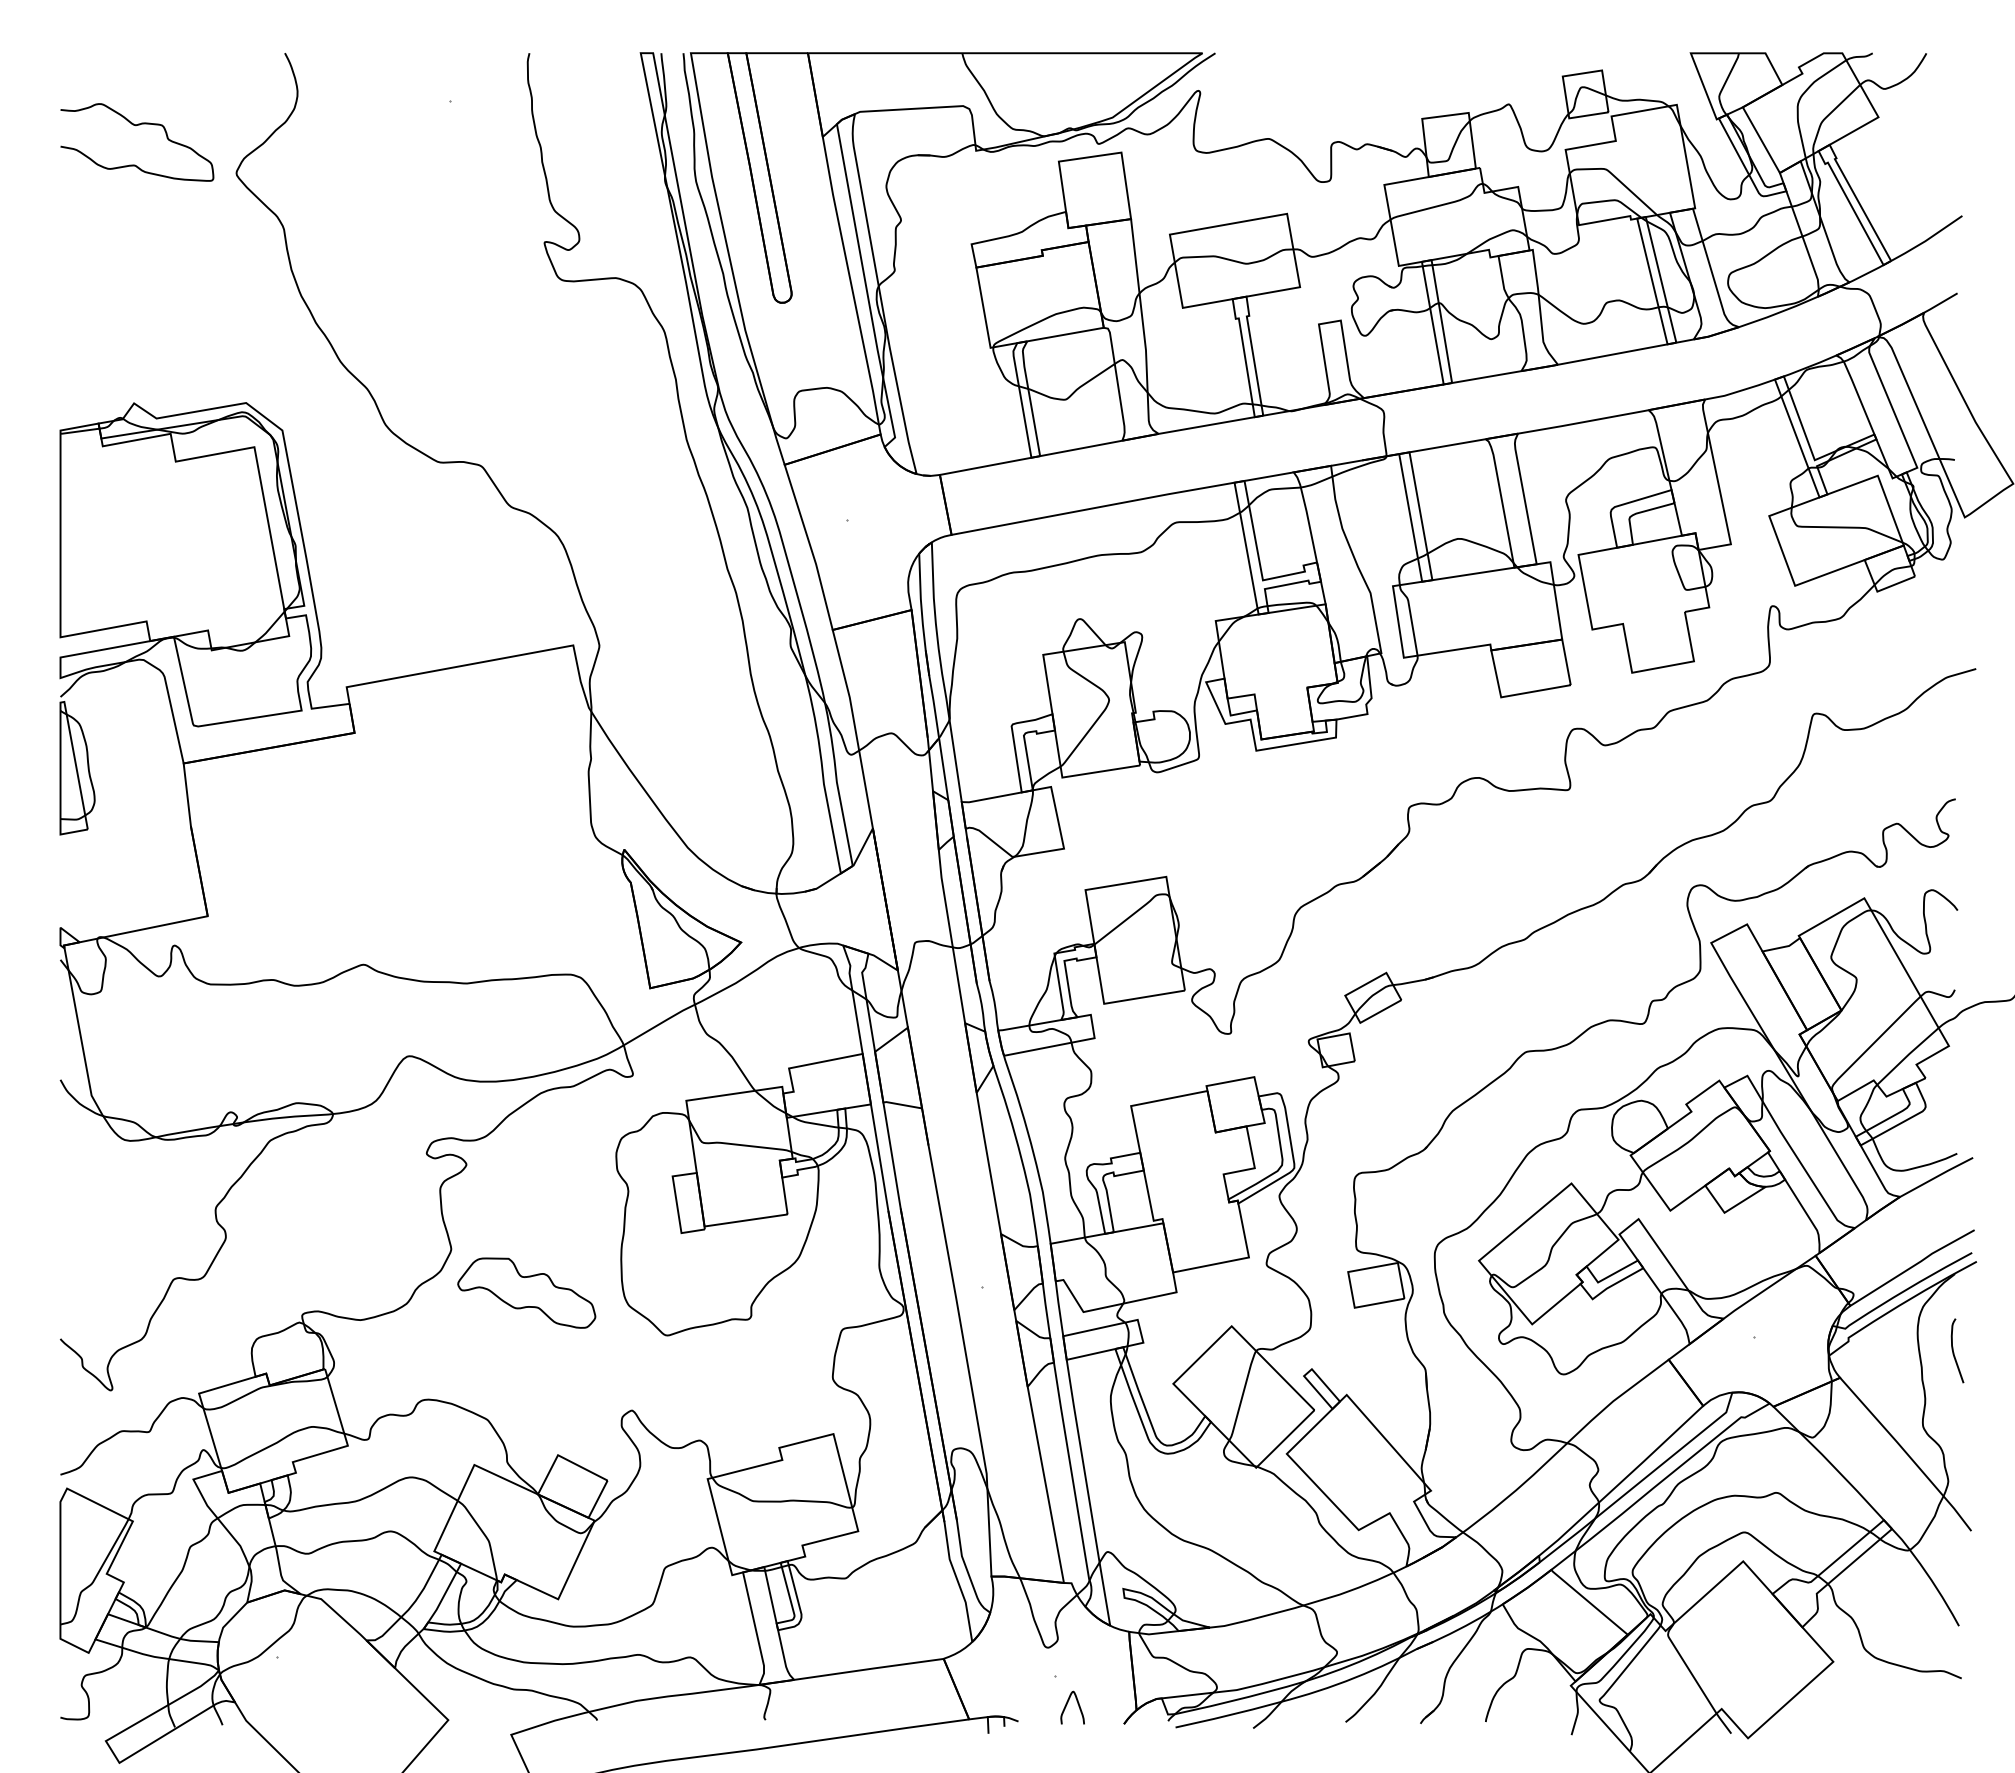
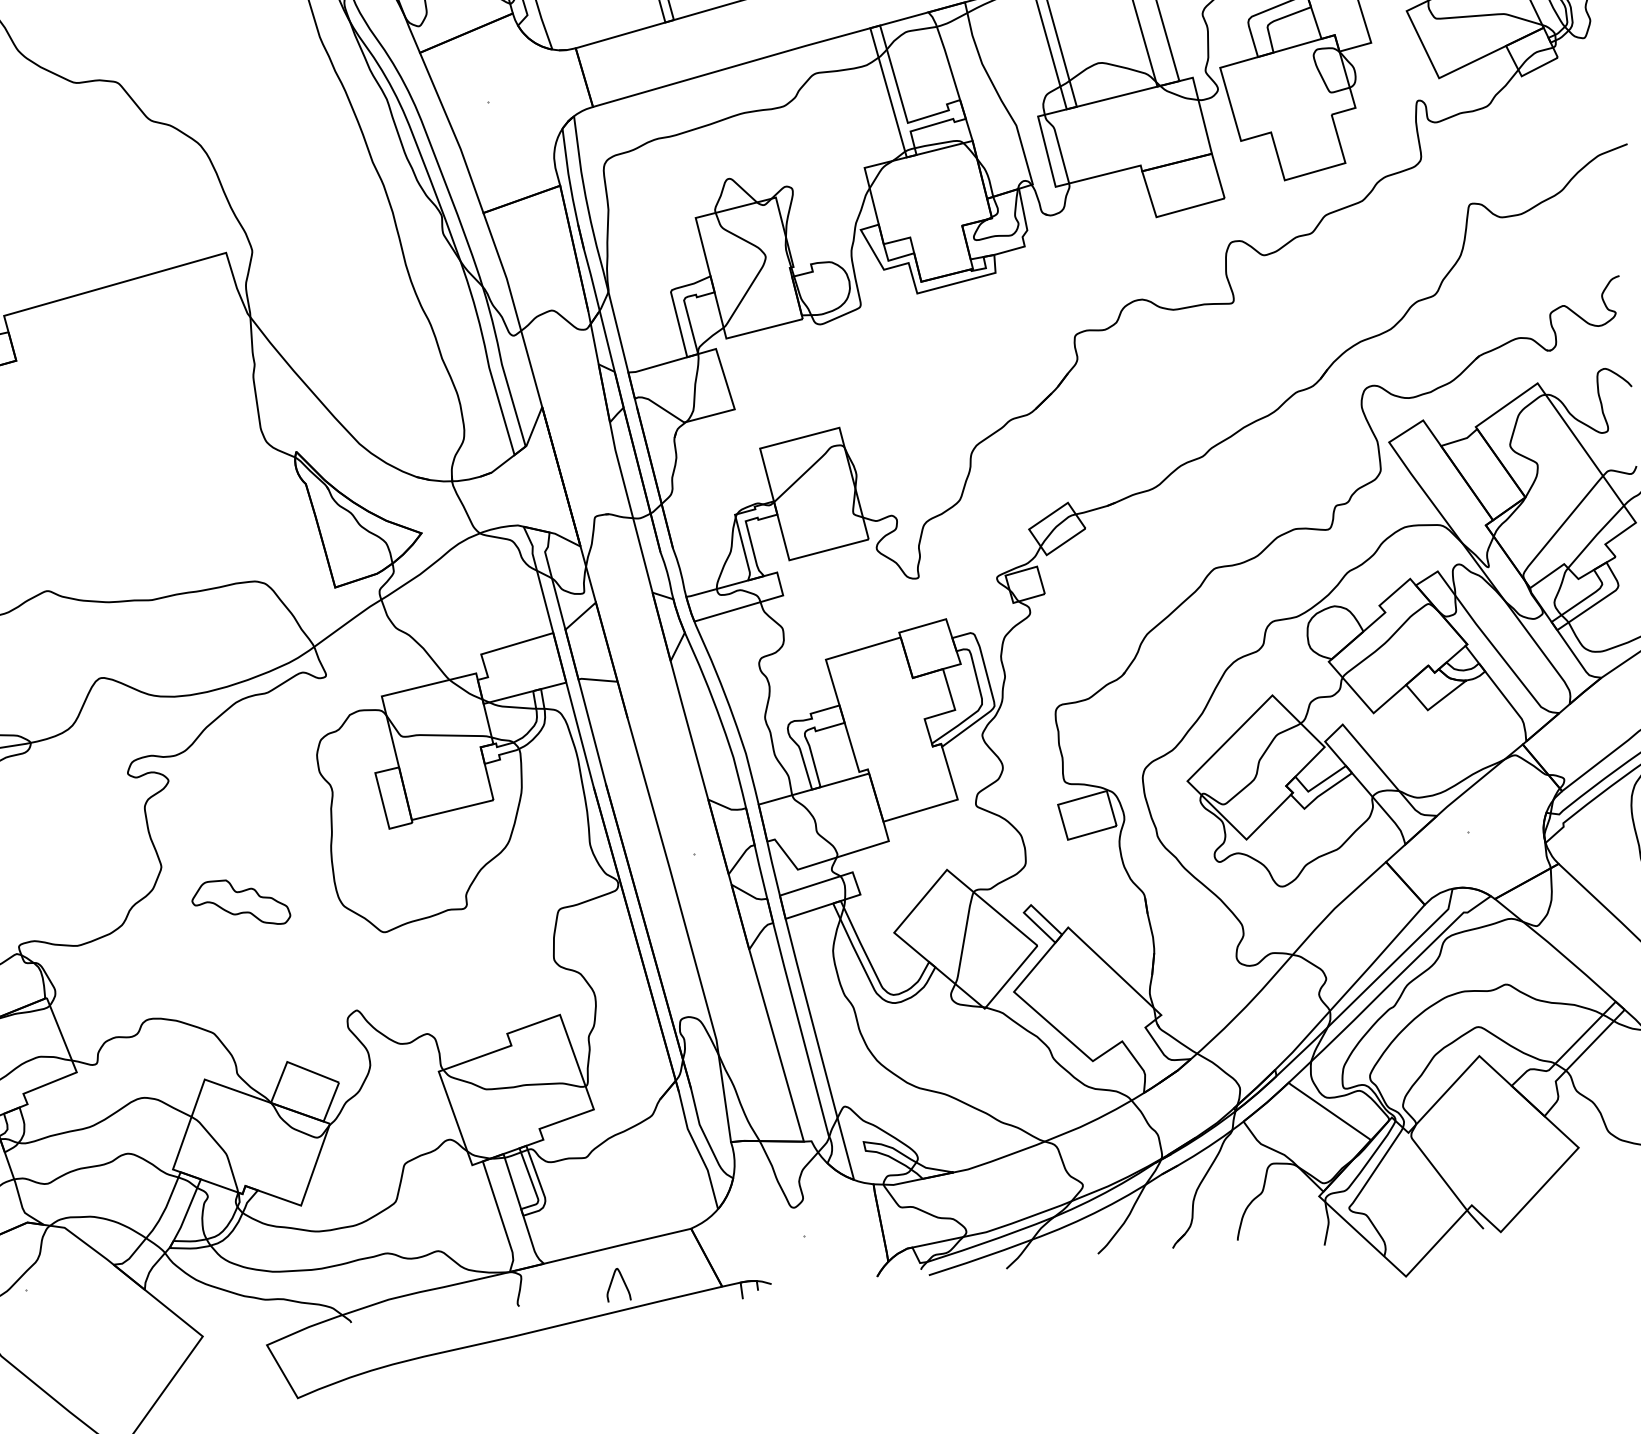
part: (526, 1292) -> (240, 902), size x0.7
curve: (1067, 1704) -> (612, 1282), moved

